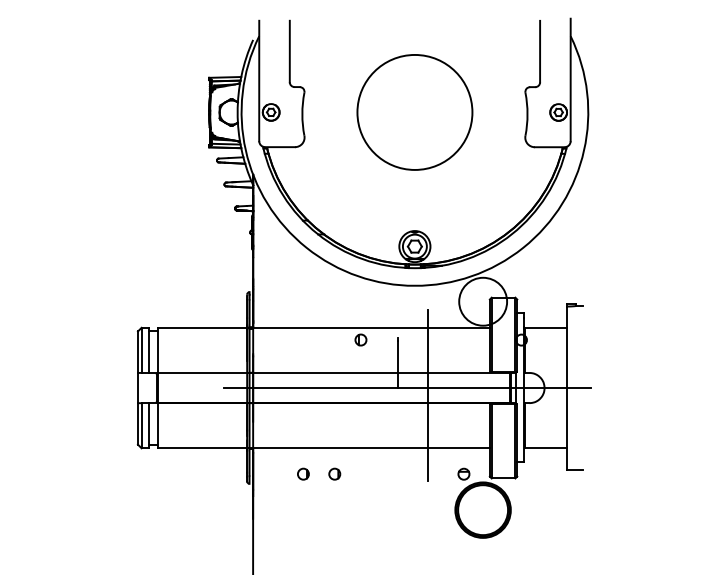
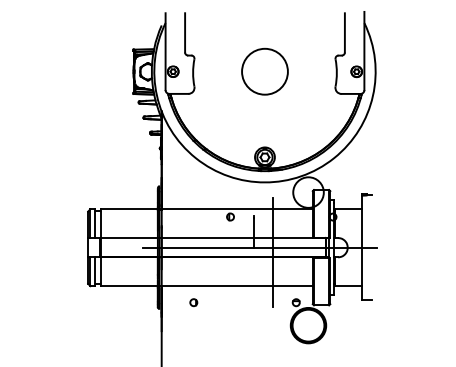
circle: (414, 112) -> (264, 71), size x0.62
part: (334, 473) -> (213, 302), removed

